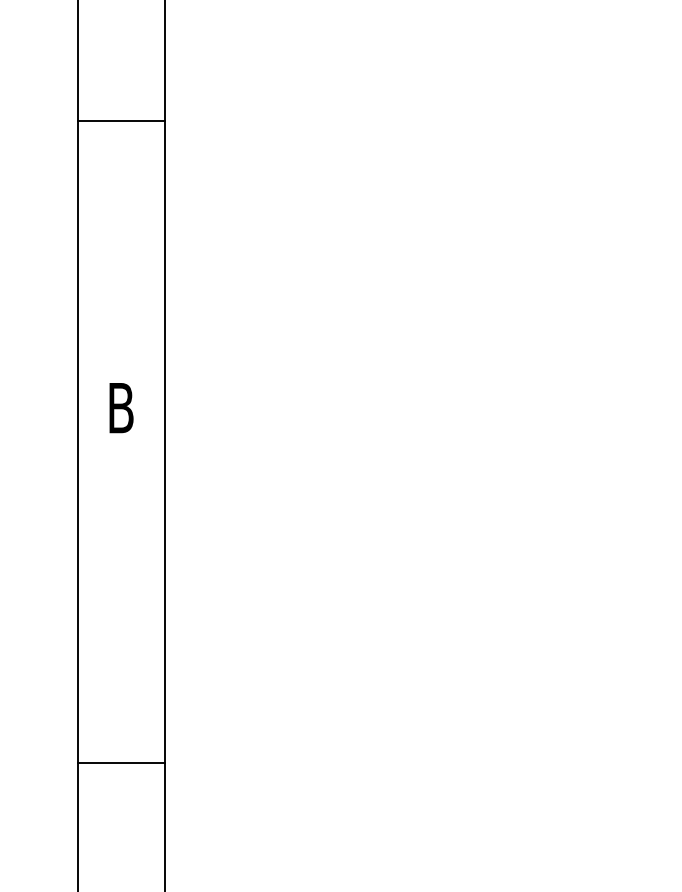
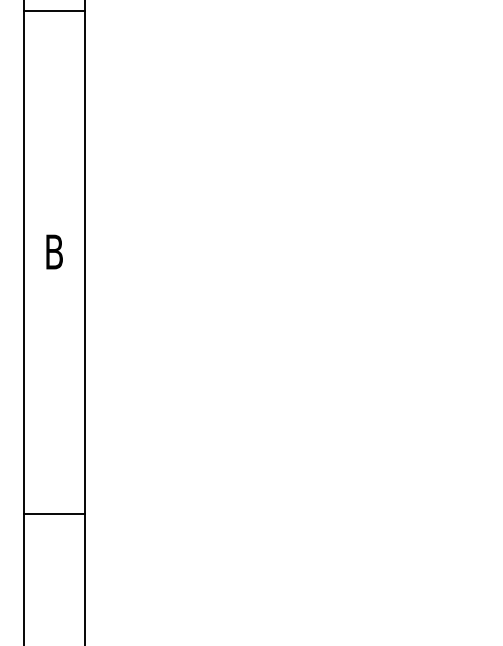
line: (121, 120) -> (54, 10), moved
line: (121, 763) -> (54, 514), moved

